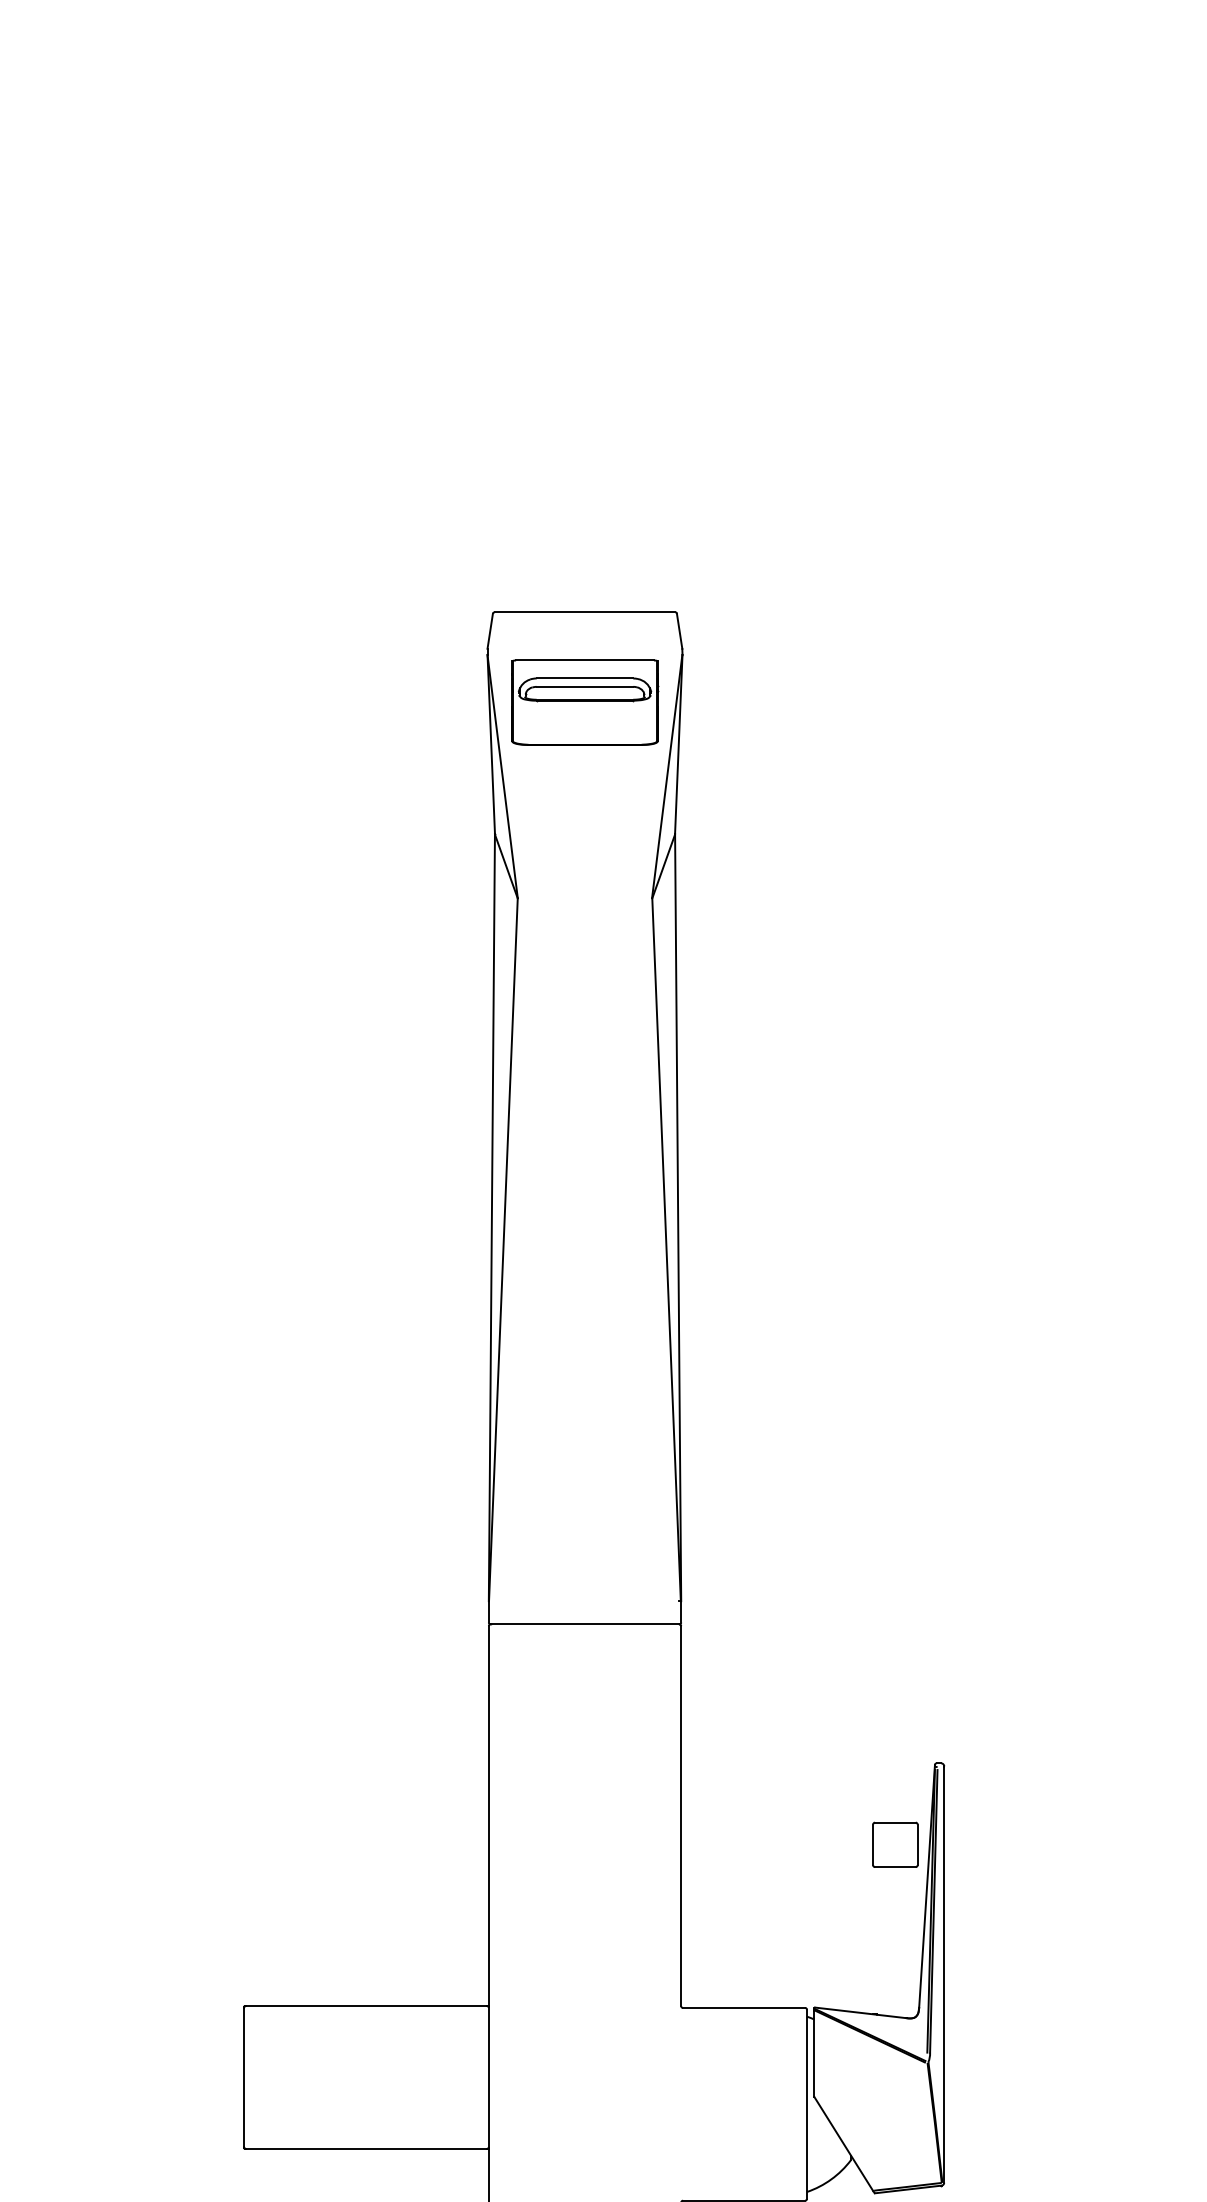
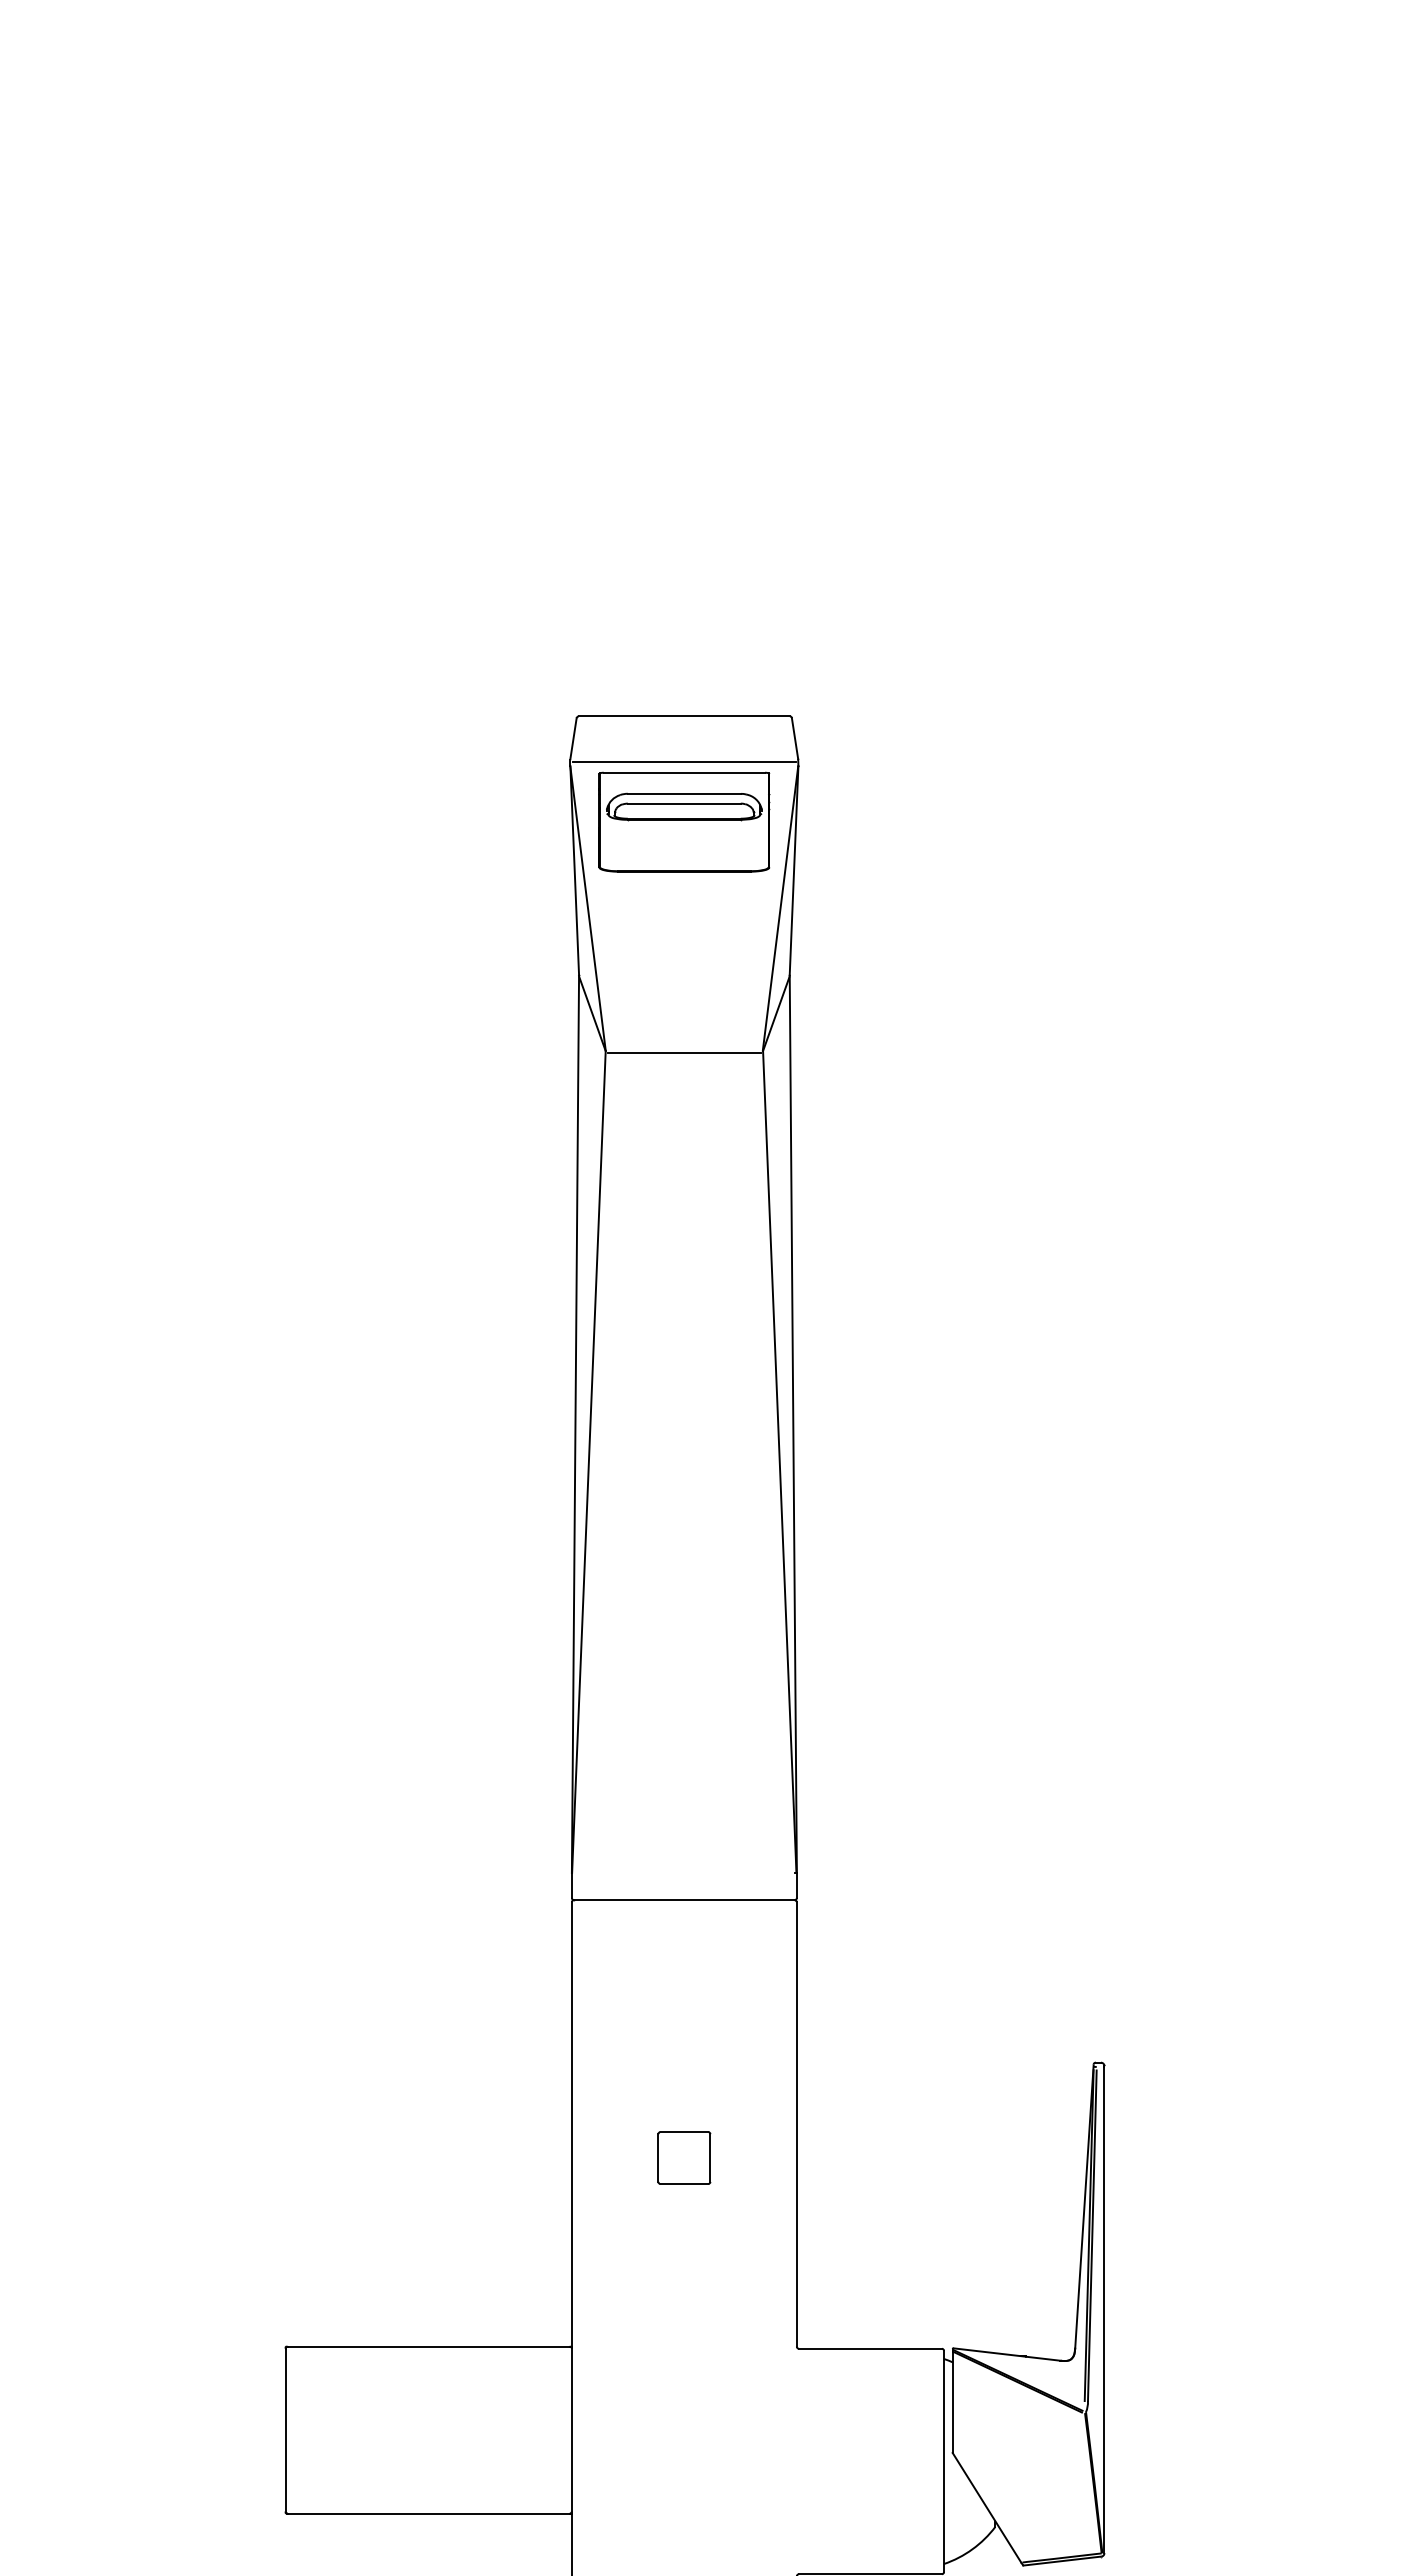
line: (585, 650) -> (684, 761), added
line: (584, 900) -> (683, 1053), added
part: (895, 1844) -> (684, 2157), moved

